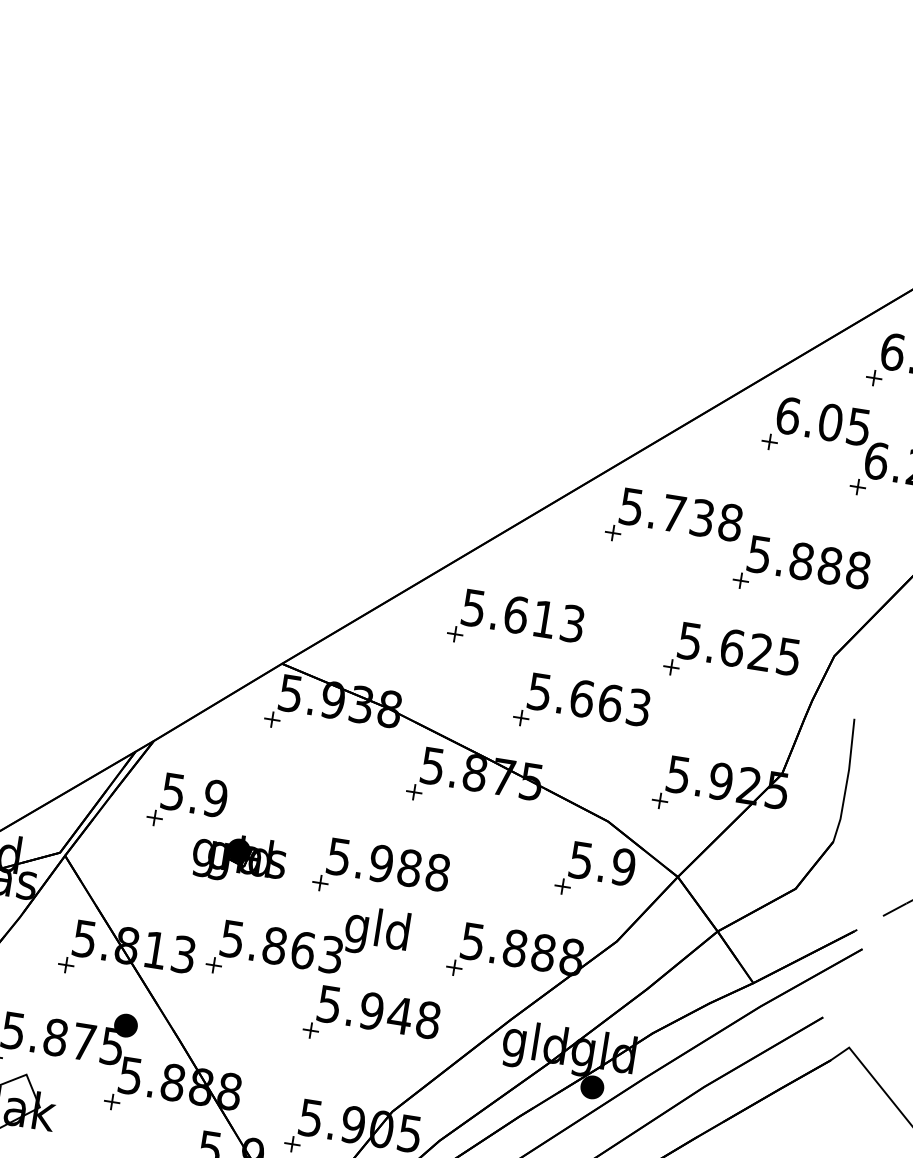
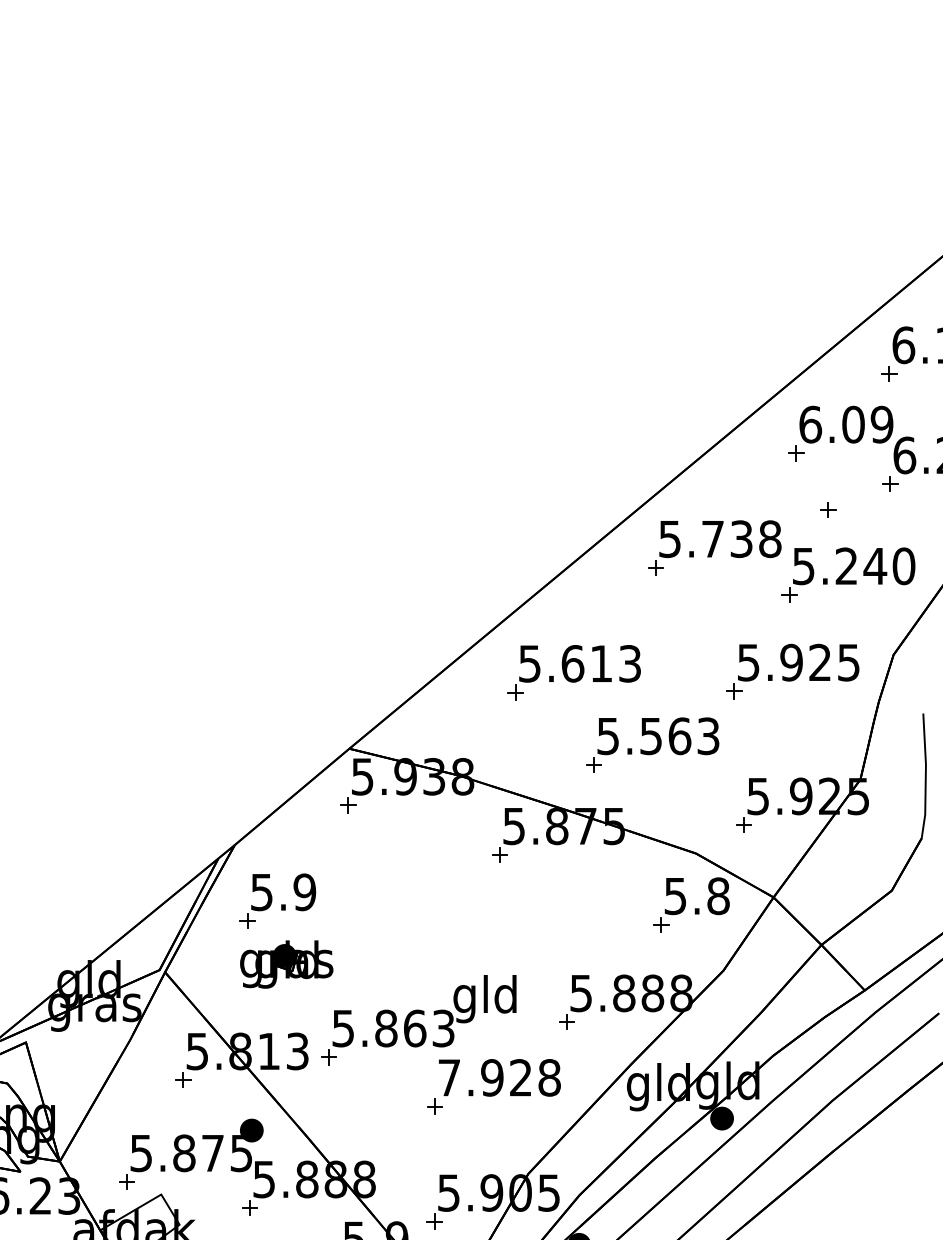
text: (858, 426) -> (881, 424), 6.05 -> 6.09
part: (792, 502) -> (828, 509), added
text: (830, 566) -> (875, 566), 5.888 -> 5.240
text: (732, 647) -> (791, 662), 5.625 -> 5.925
text: (582, 698) -> (651, 736), 5.663 -> 5.563
part: (239, 859) -> (286, 964), moved
text: (623, 867) -> (718, 896), 5.9 -> 5.8
part: (381, 872) -> (480, 939), removed
text: (365, 1009) -> (485, 1077), 5.948 -> 7.928

